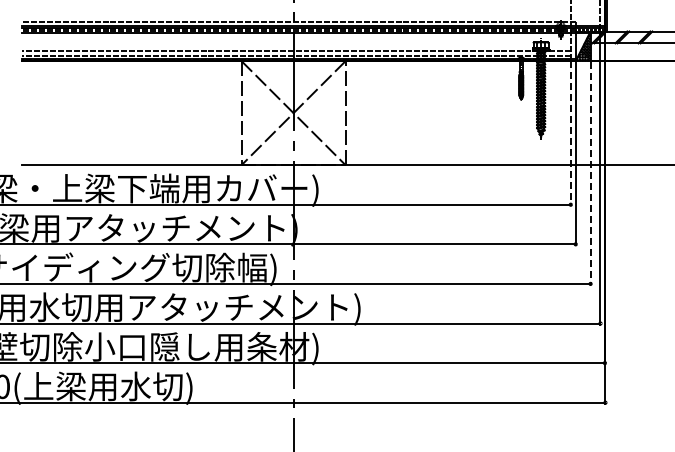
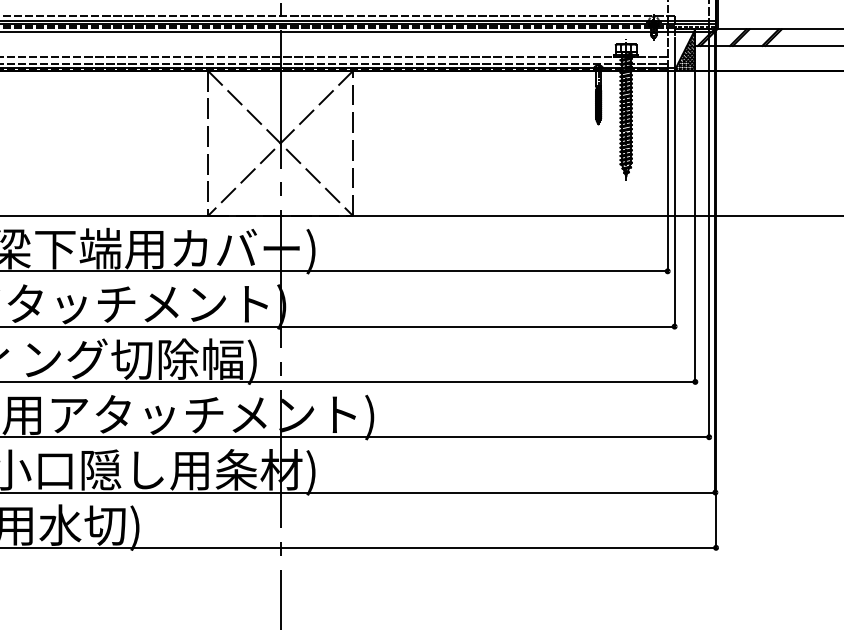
line: (570, 133) -> (667, 171), dashed -> solid
line: (590, 174) -> (695, 229), dashed -> solid

